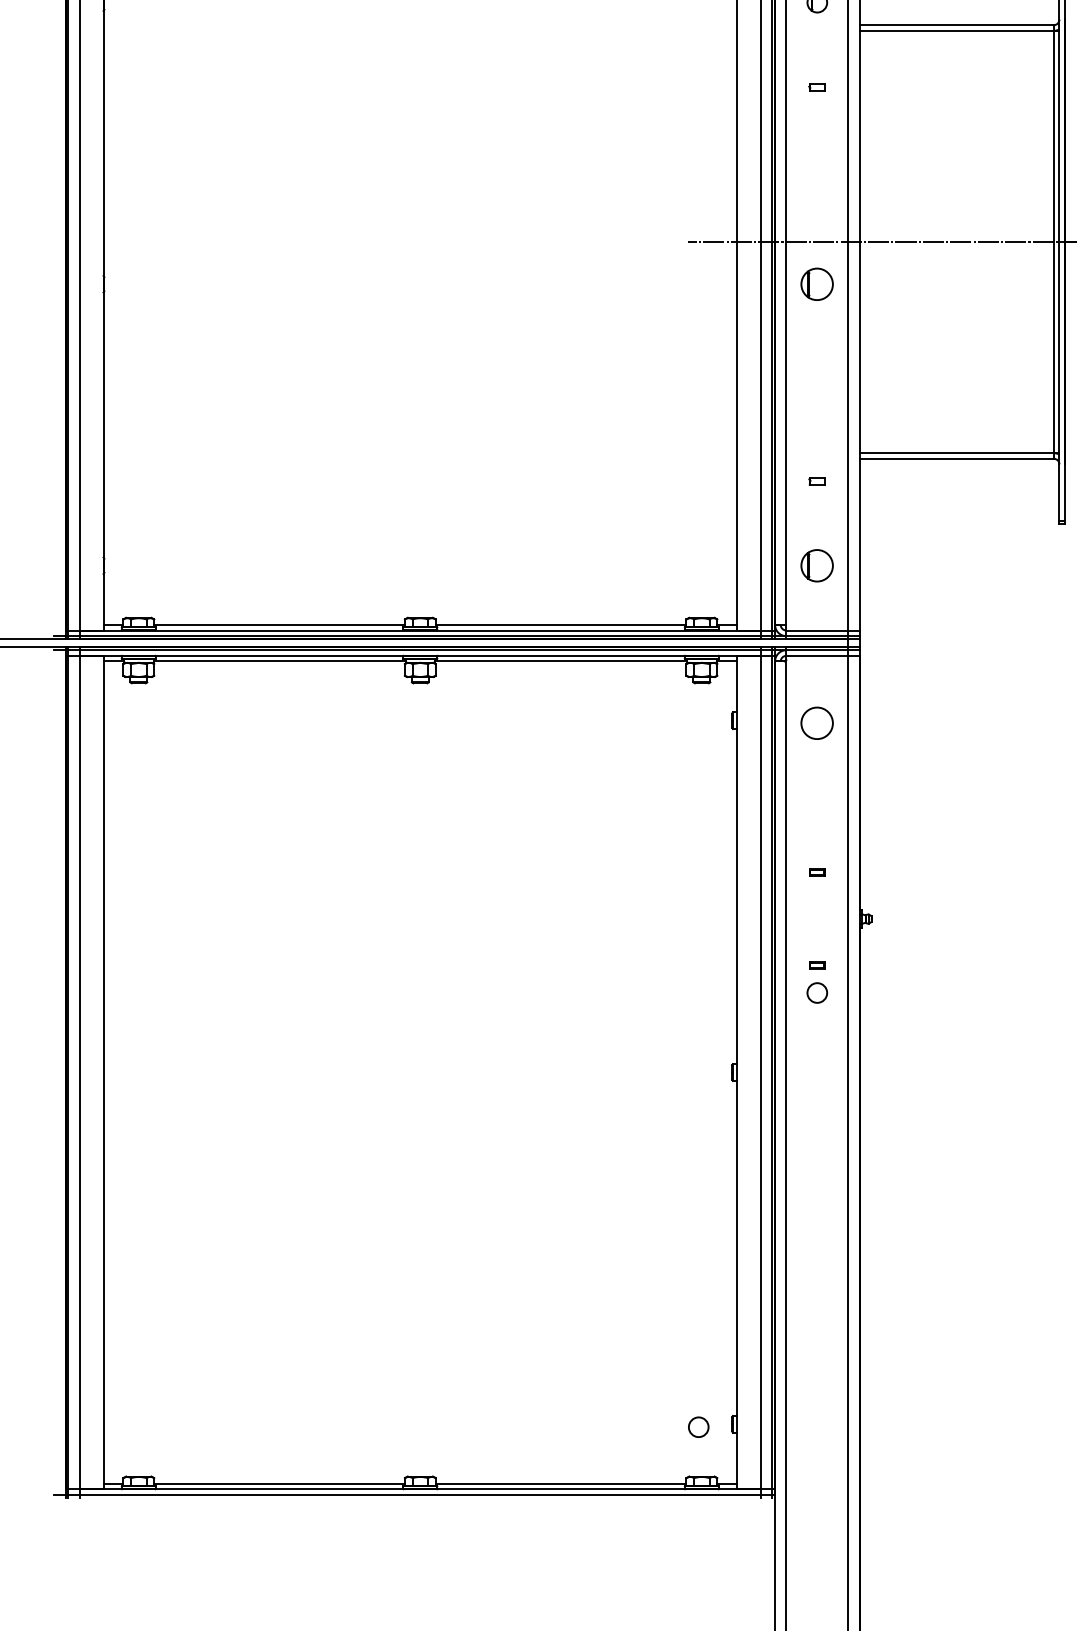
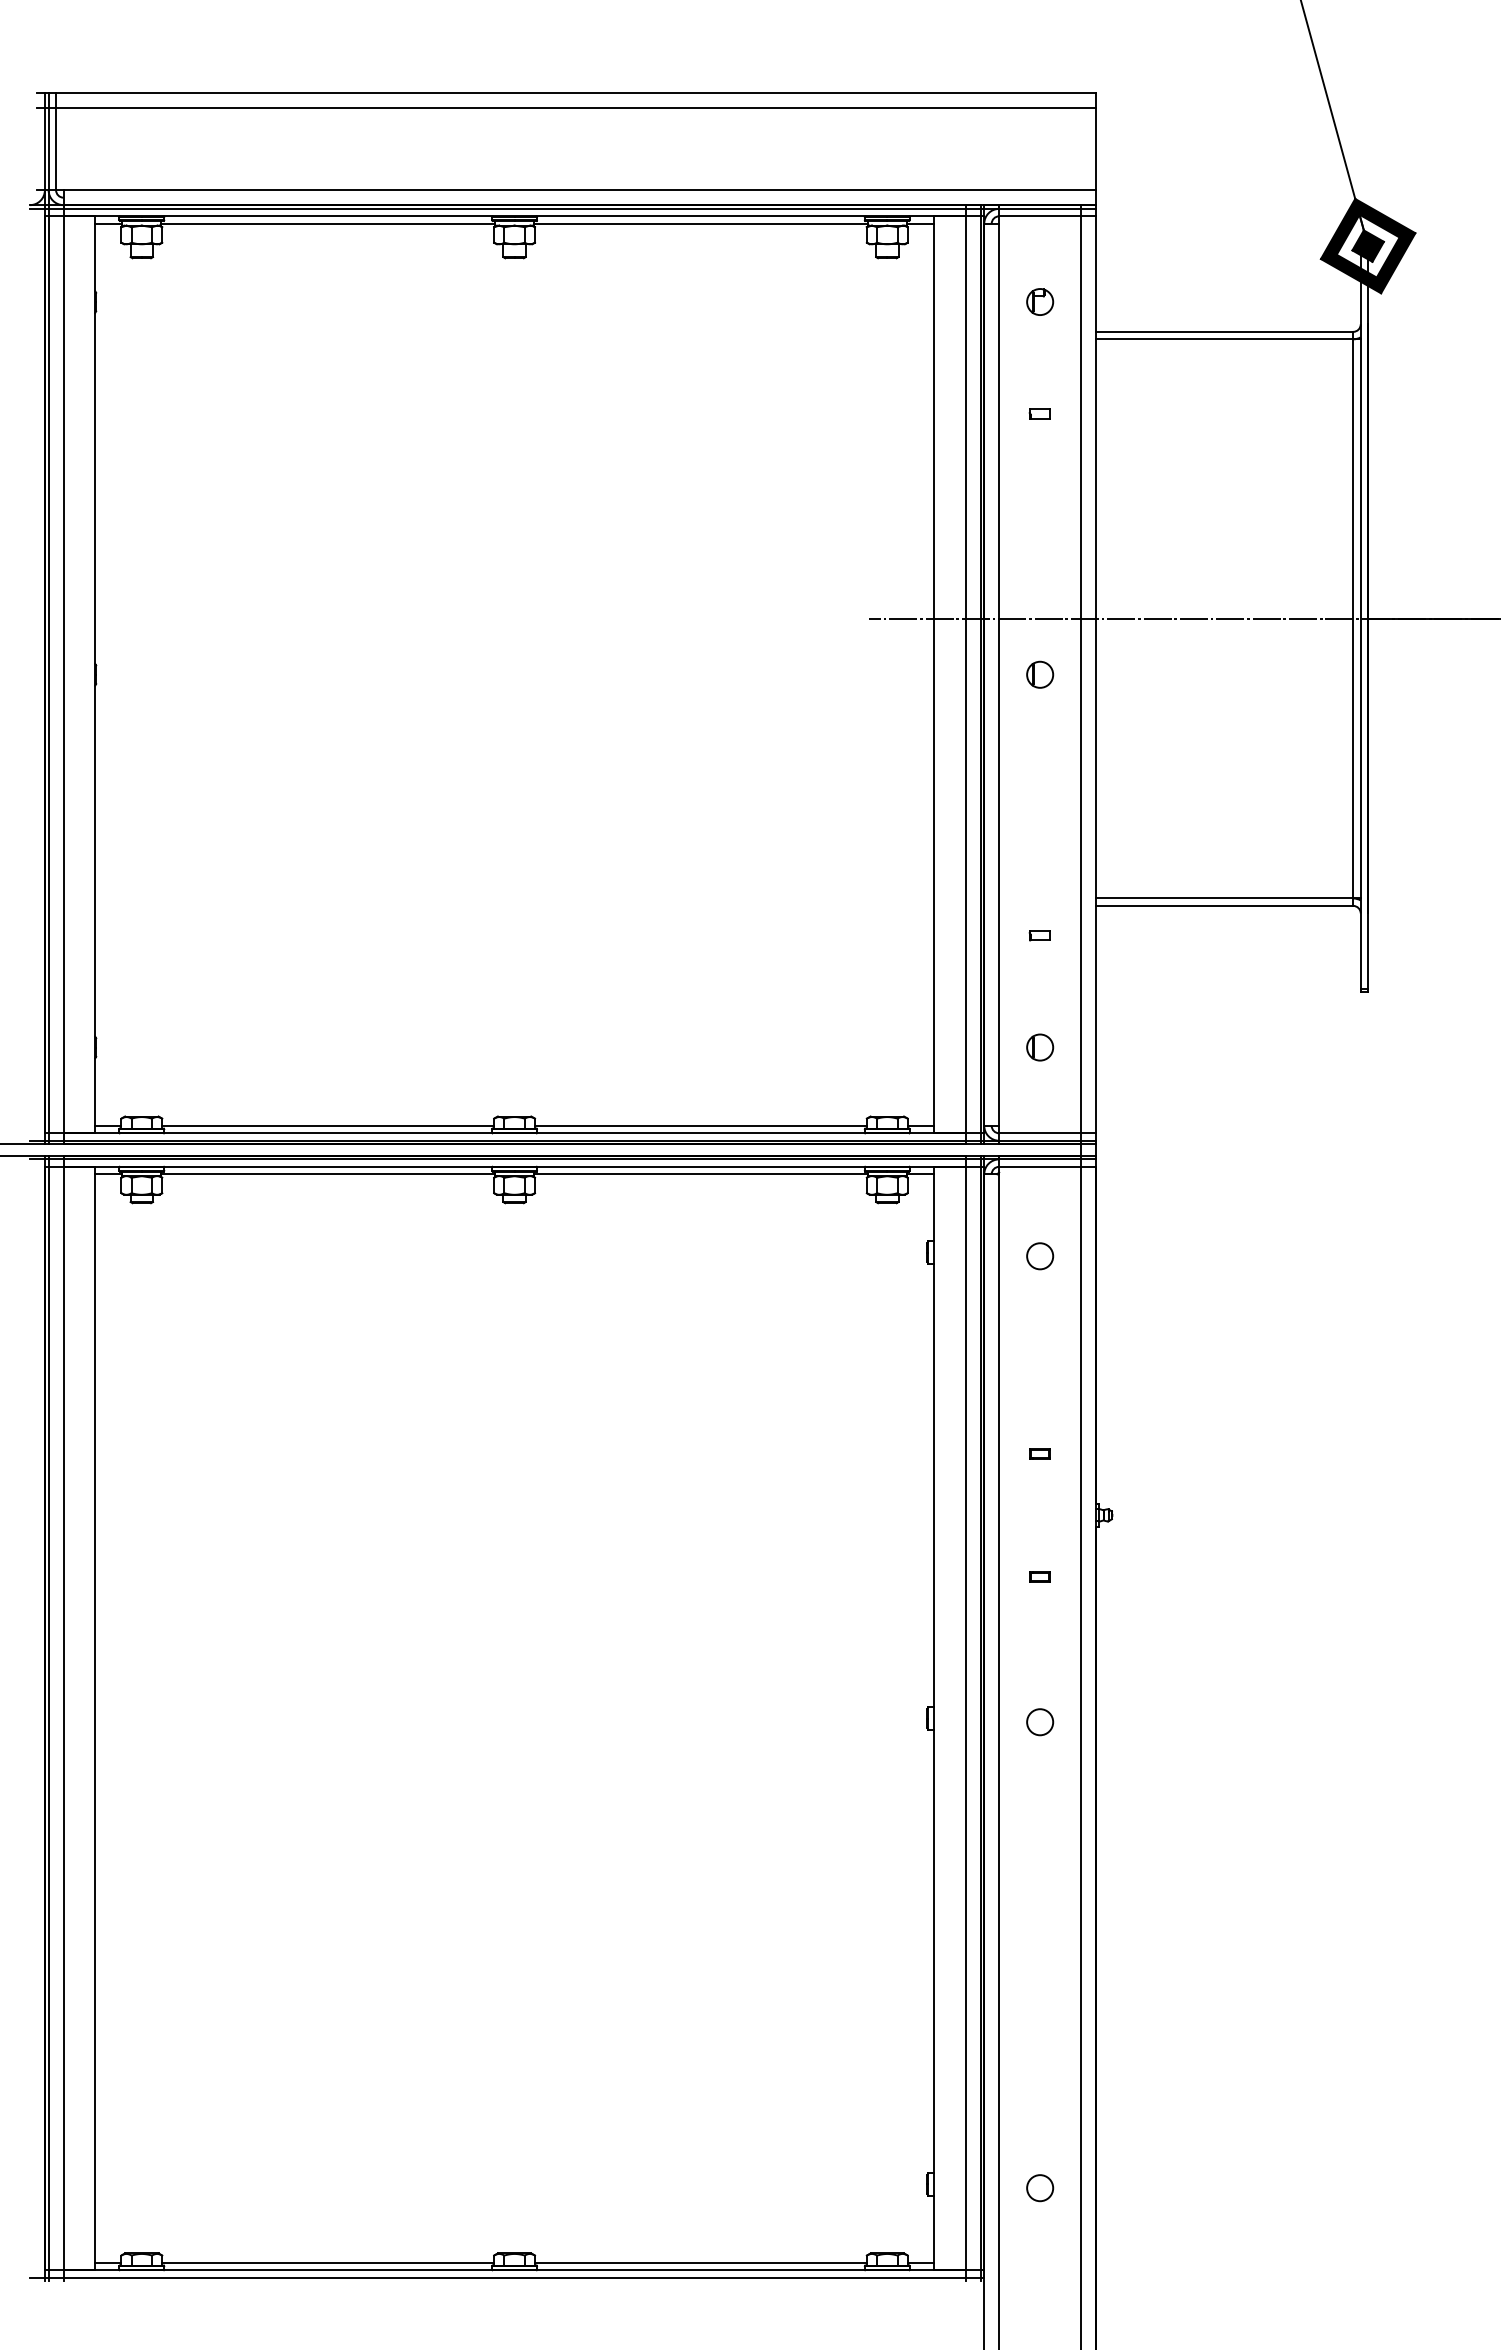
part: (817, 283) -> (1040, 674), size x0.62
part: (817, 565) -> (1040, 1047), size x0.62
circle: (817, 723) -> (1040, 1256), size x0.62
circle: (817, 993) -> (1040, 1722), moved
circle: (699, 1427) -> (1040, 2188), moved

